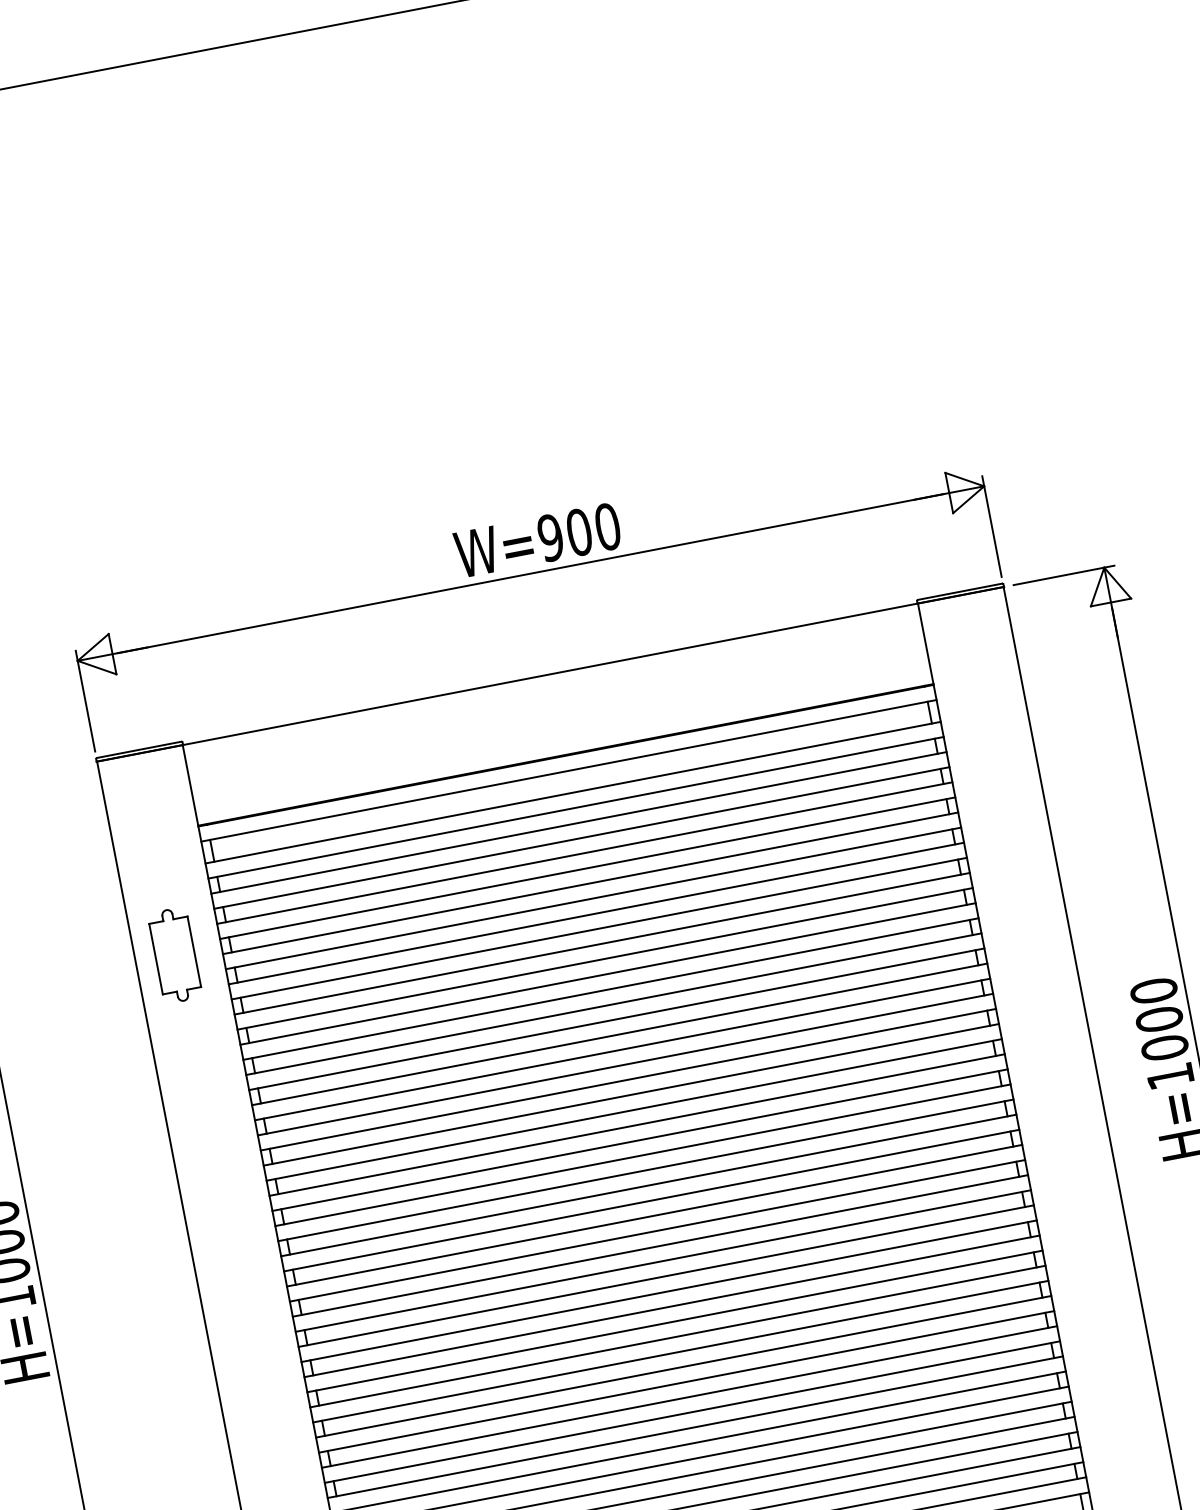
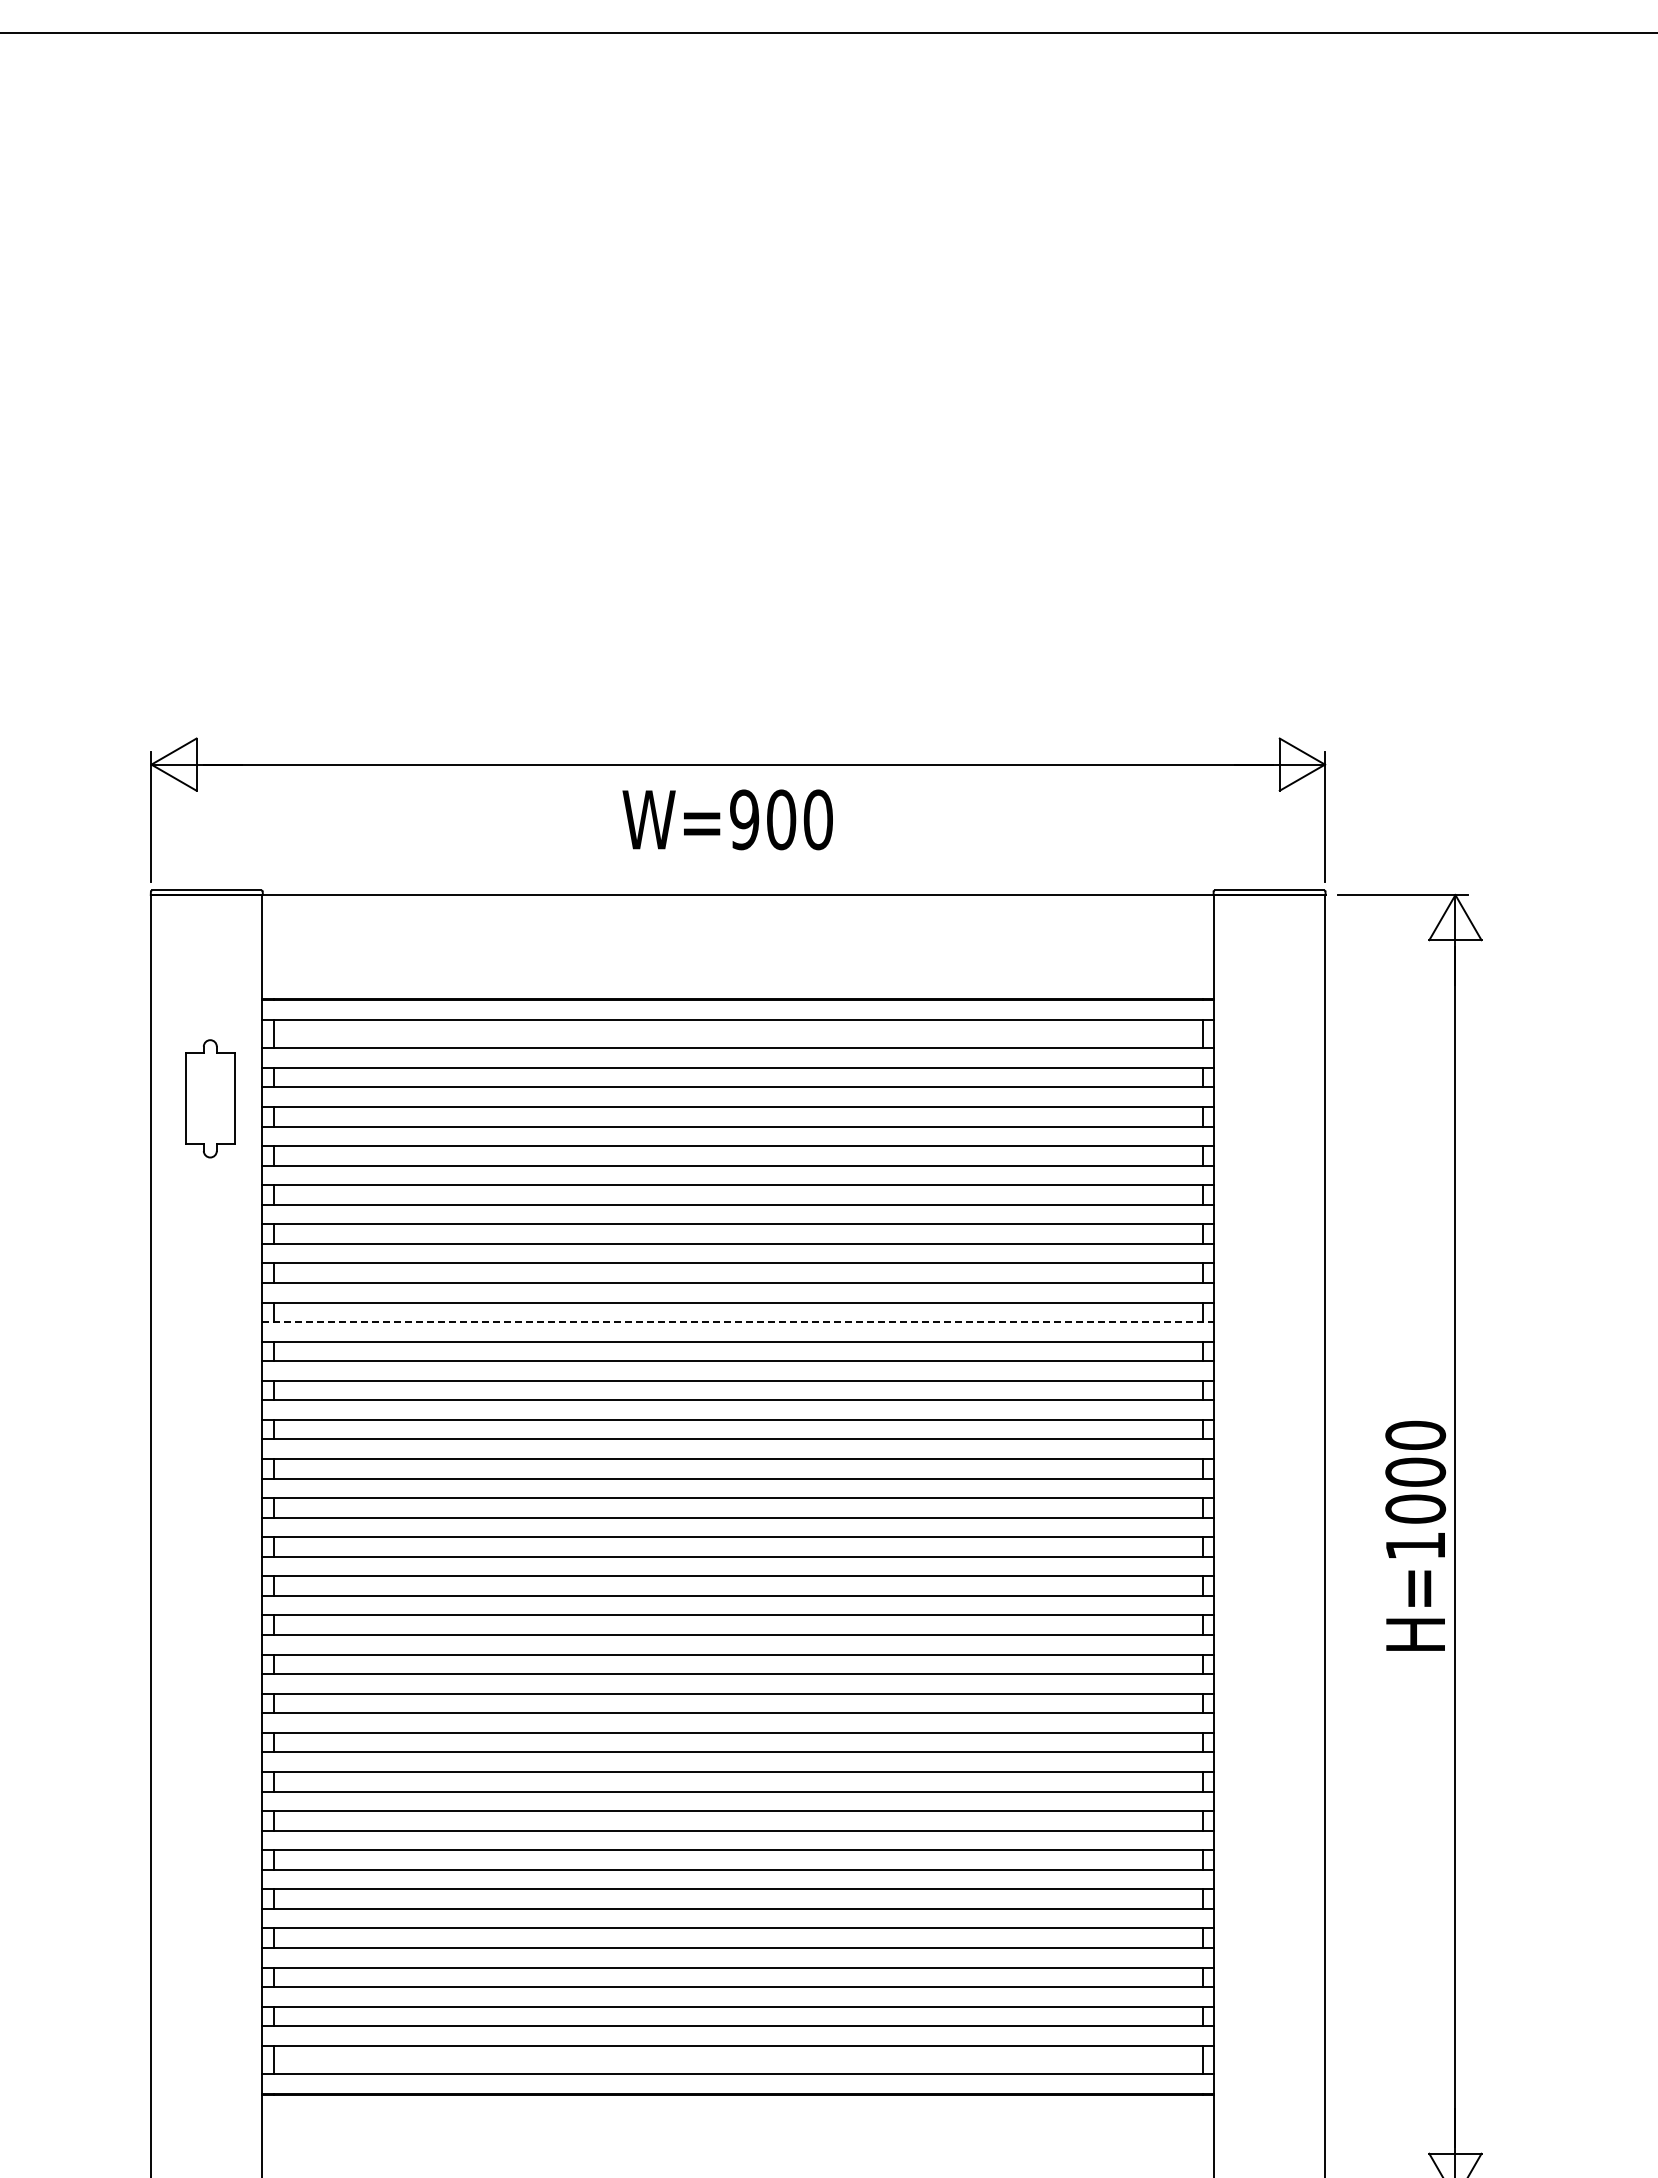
text: (537, 540) -> (727, 819), moved
part: (175, 955) -> (210, 1098), moved
line: (614, 1004) -> (738, 1322), solid -> dashed

